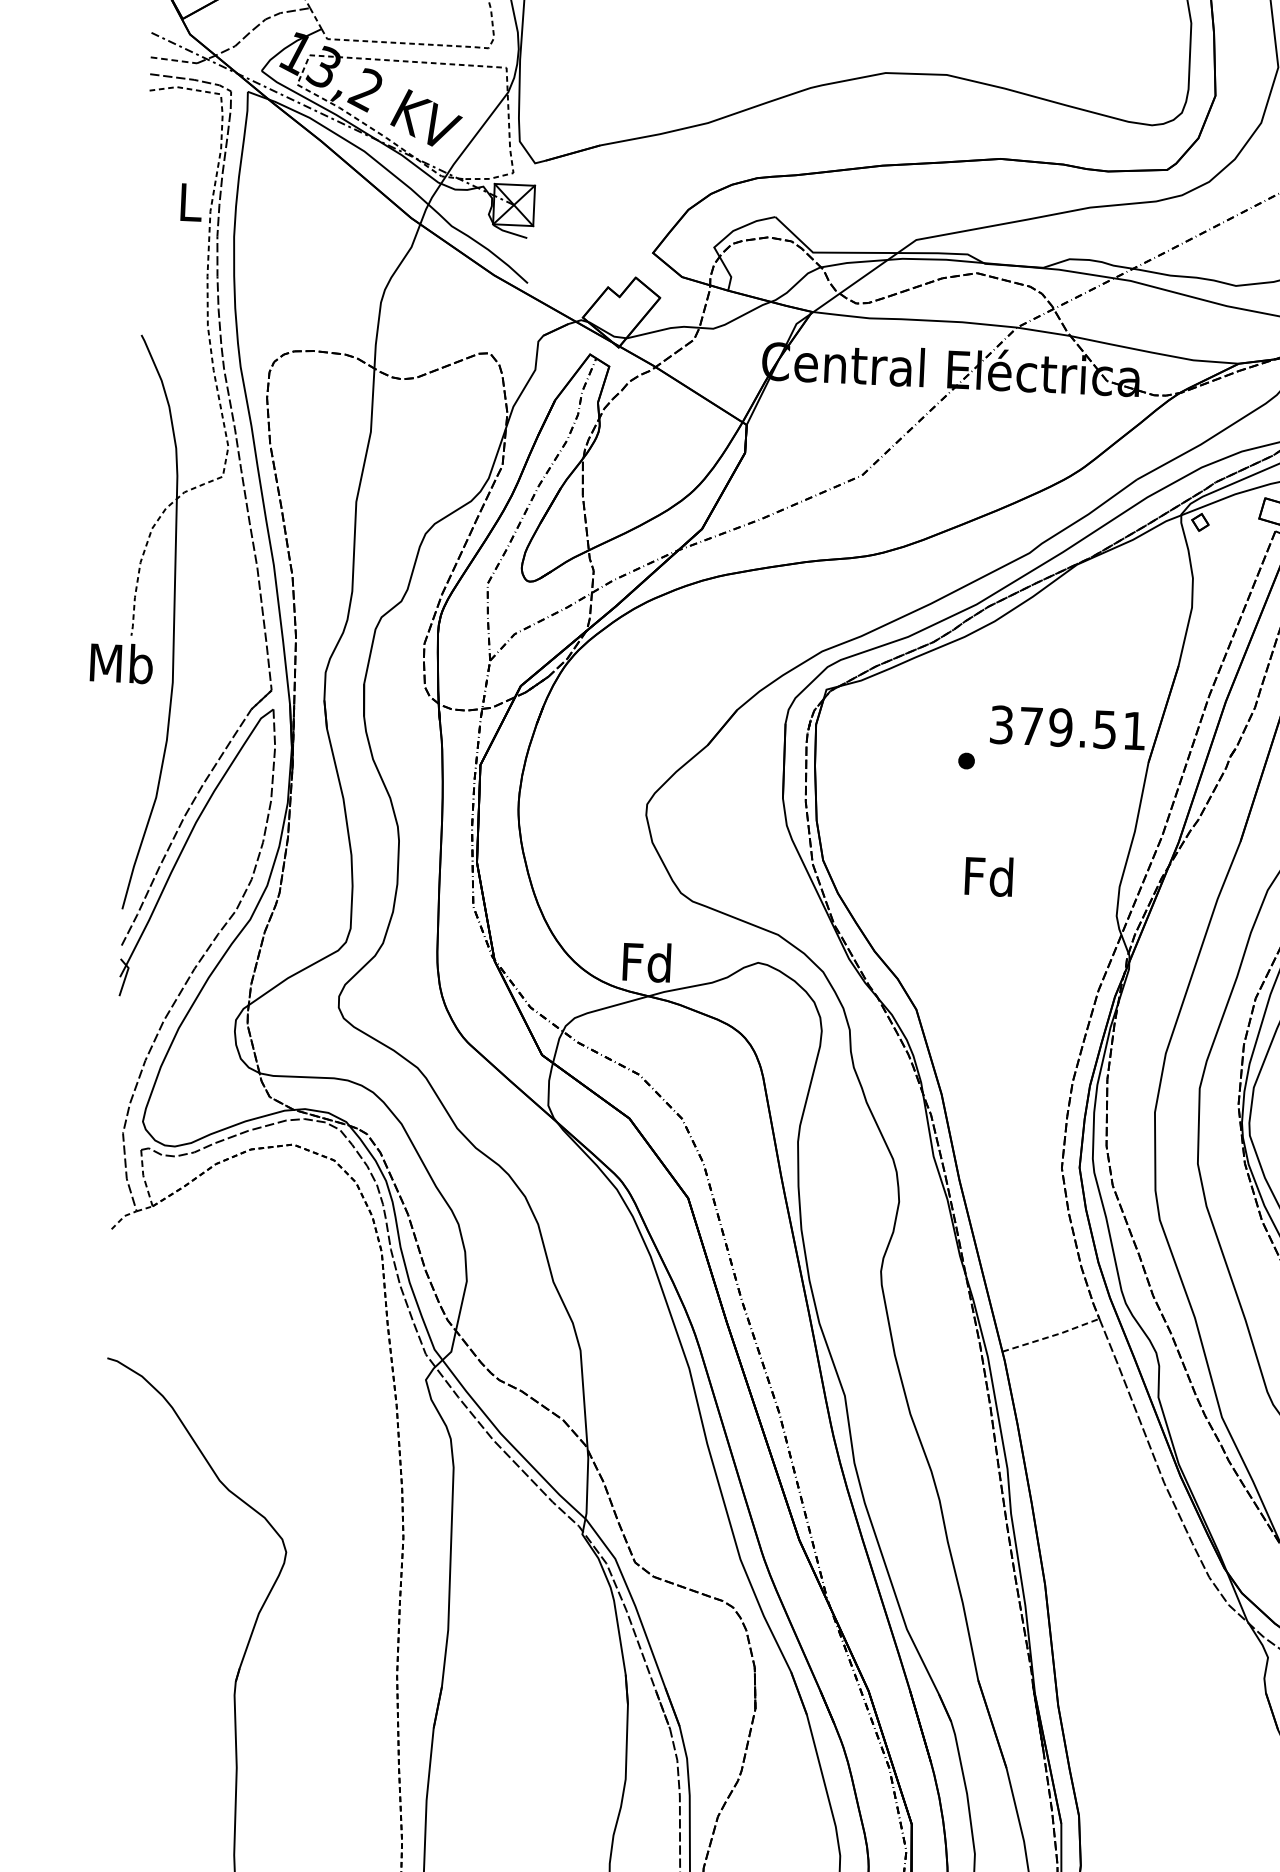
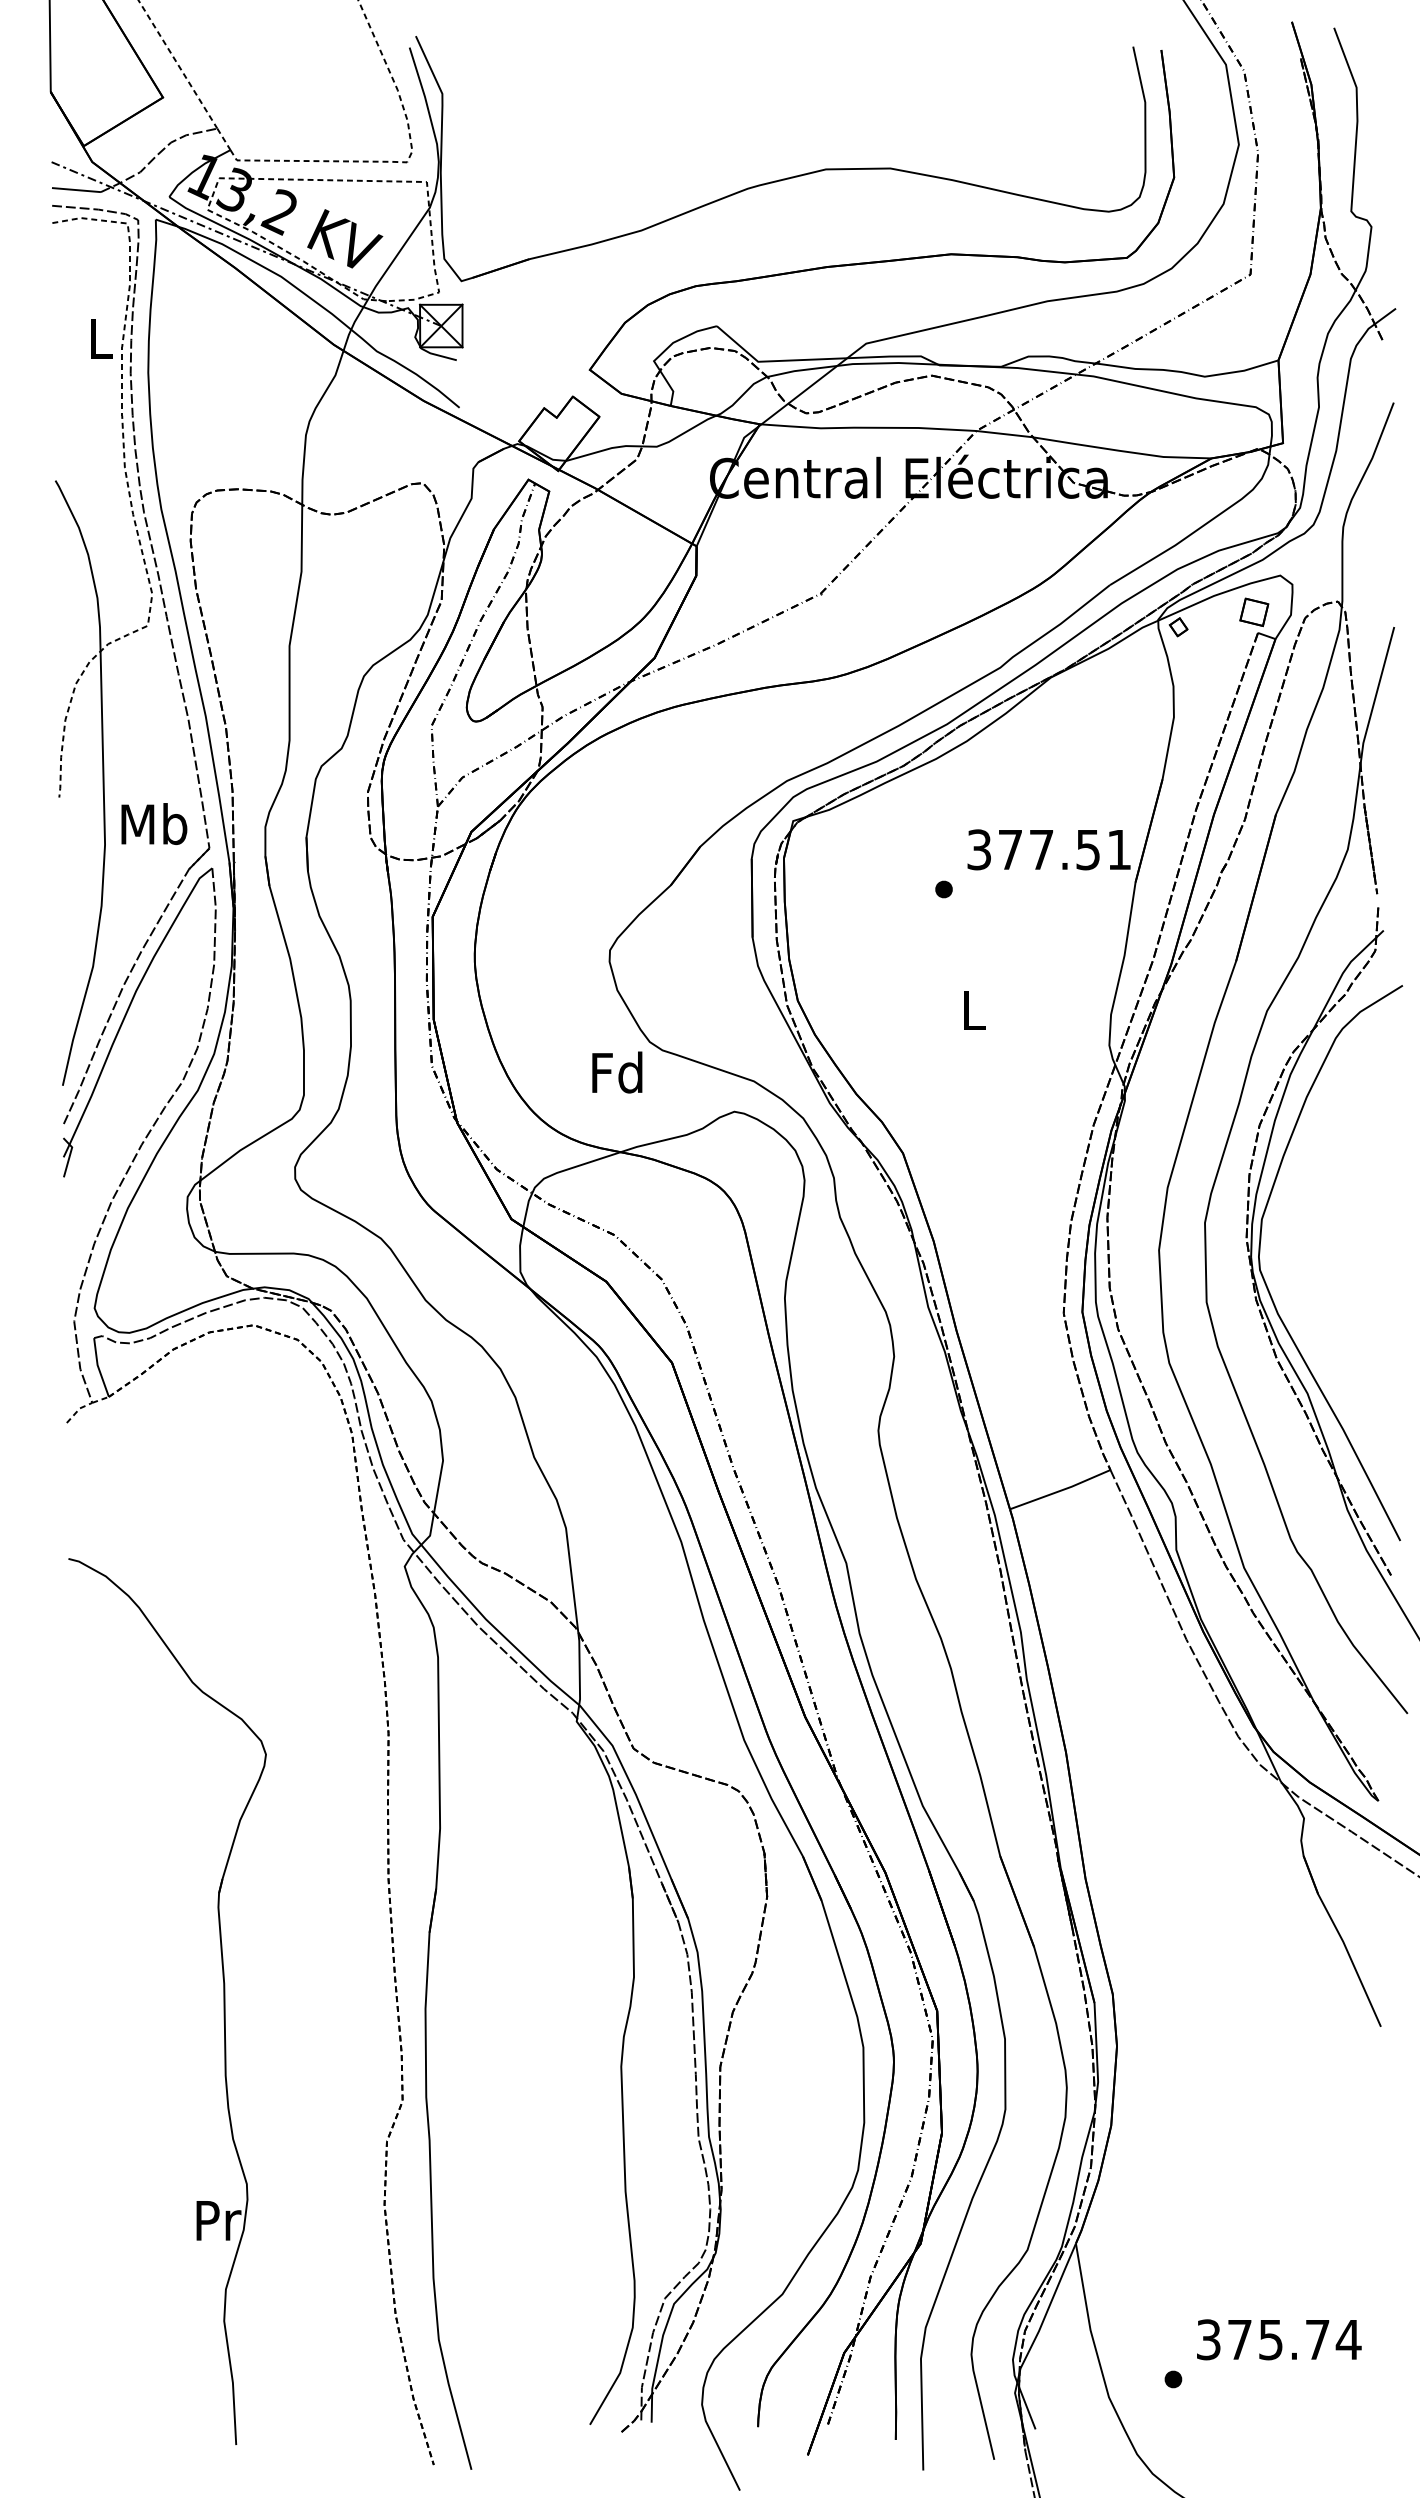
line: (173, 60) -> (76, 190), dashed -> solid
text: (121, 662) -> (154, 823), moved
text: (1060, 727) -> (1041, 849), 379.51 -> 377.51
text: (989, 876) -> (973, 1009), Fd -> L
text: (647, 962) -> (617, 1072), moved
line: (144, 1177) -> (98, 1367), dashed -> solid
line: (1052, 1336) -> (1061, 1490), dashed -> solid

